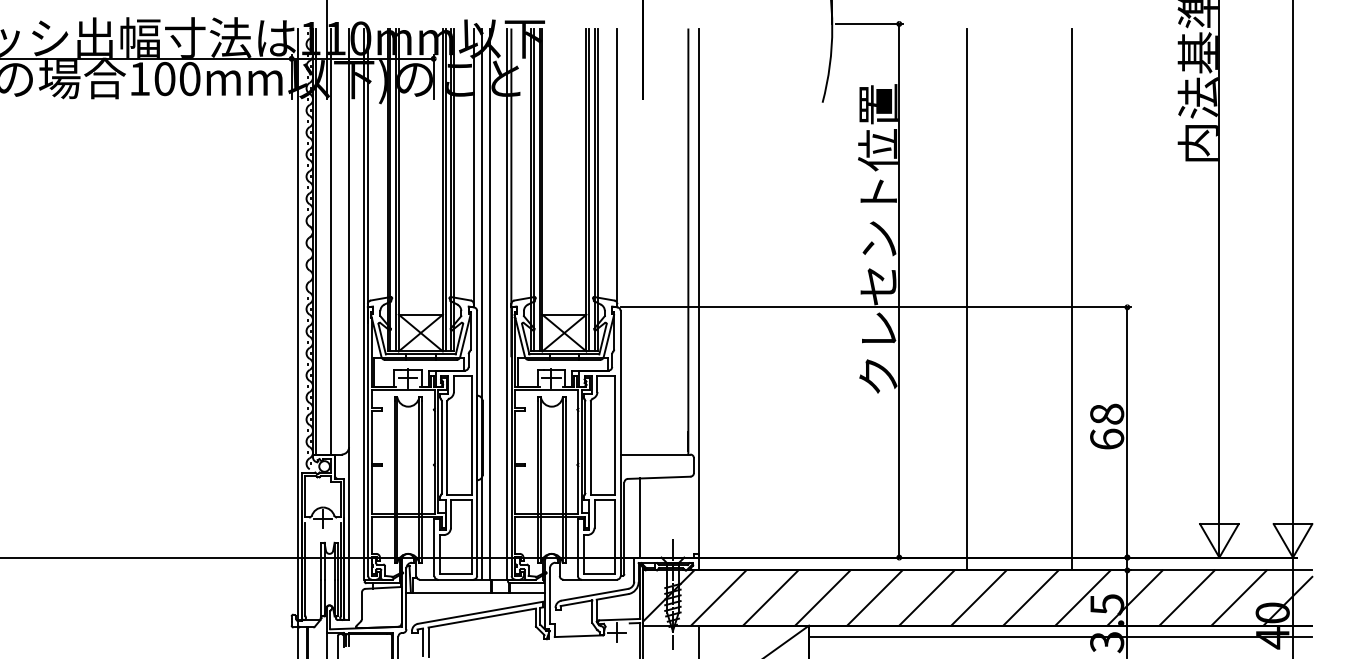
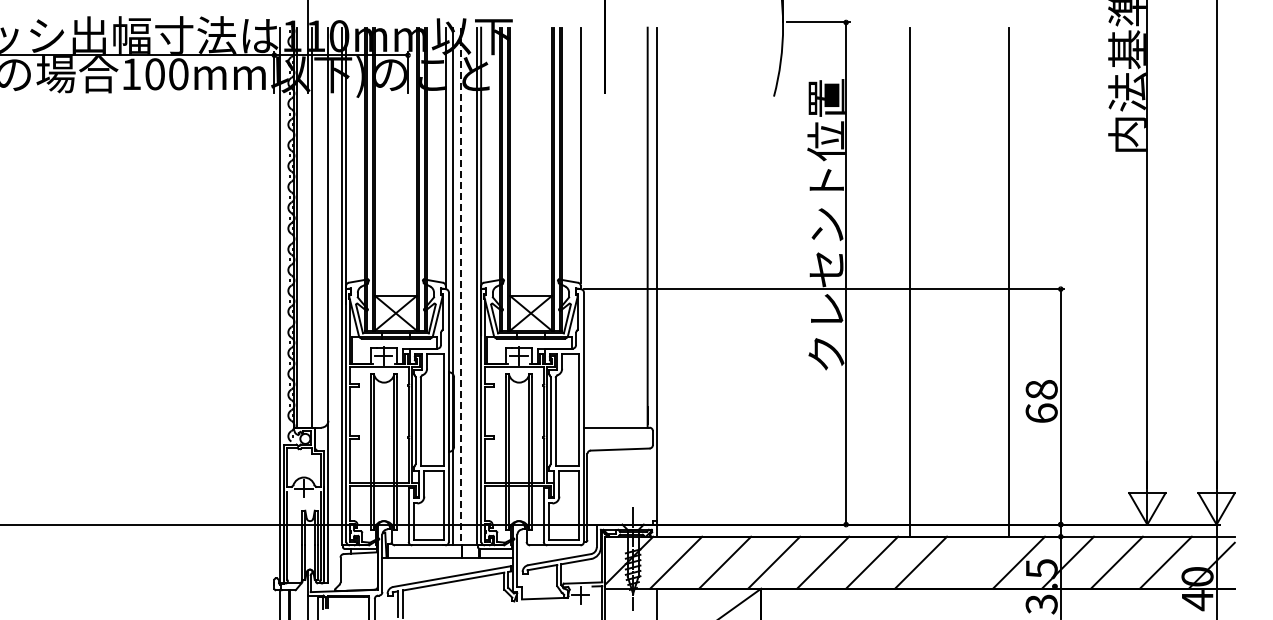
line: (489, 304) -> (460, 286), solid -> dashed
line: (640, 518) -> (602, 487), removed
line: (1031, 597) -> (970, 562), removed
line: (1060, 637) -> (997, 599), removed

